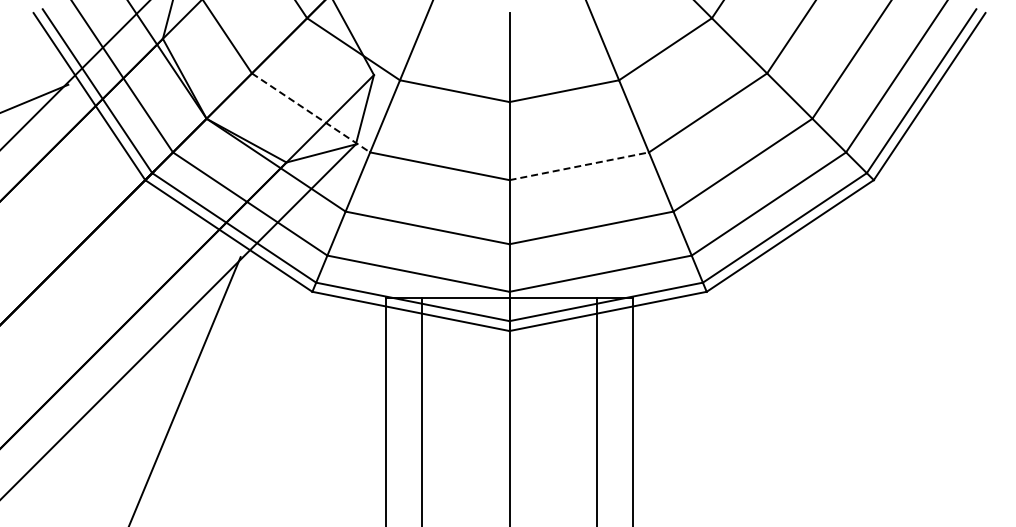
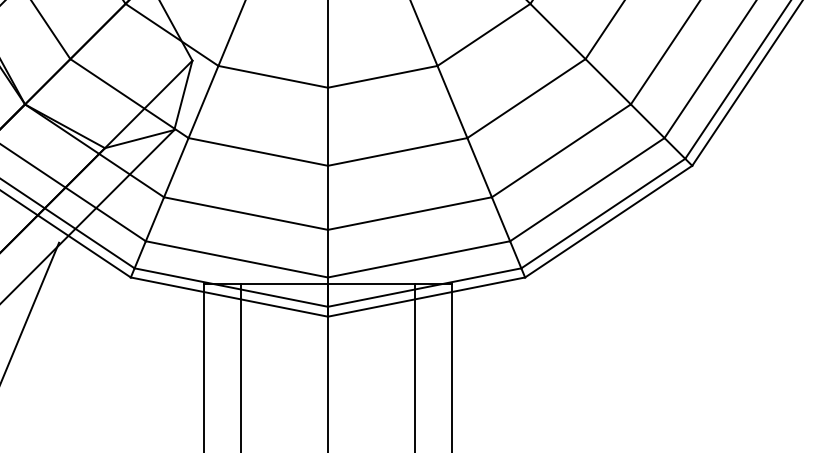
line: (311, 113) -> (129, 99), dashed -> solid
line: (579, 166) -> (397, 152), dashed -> solid

